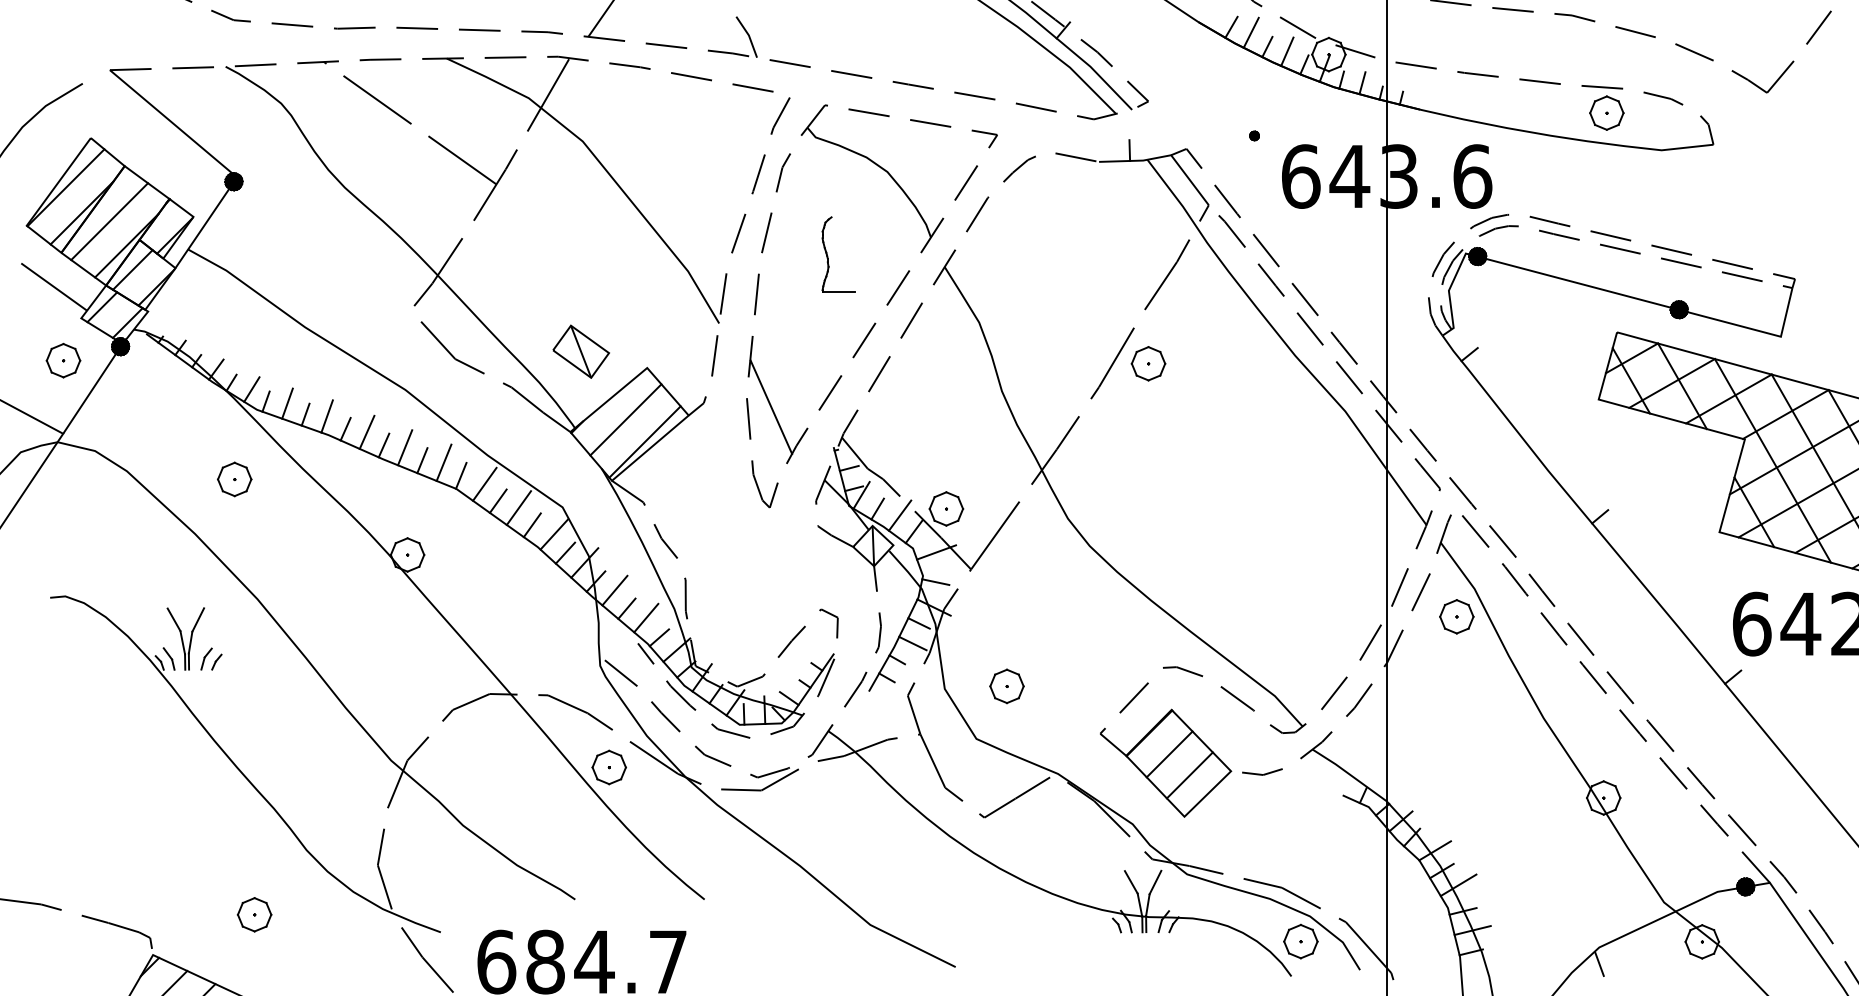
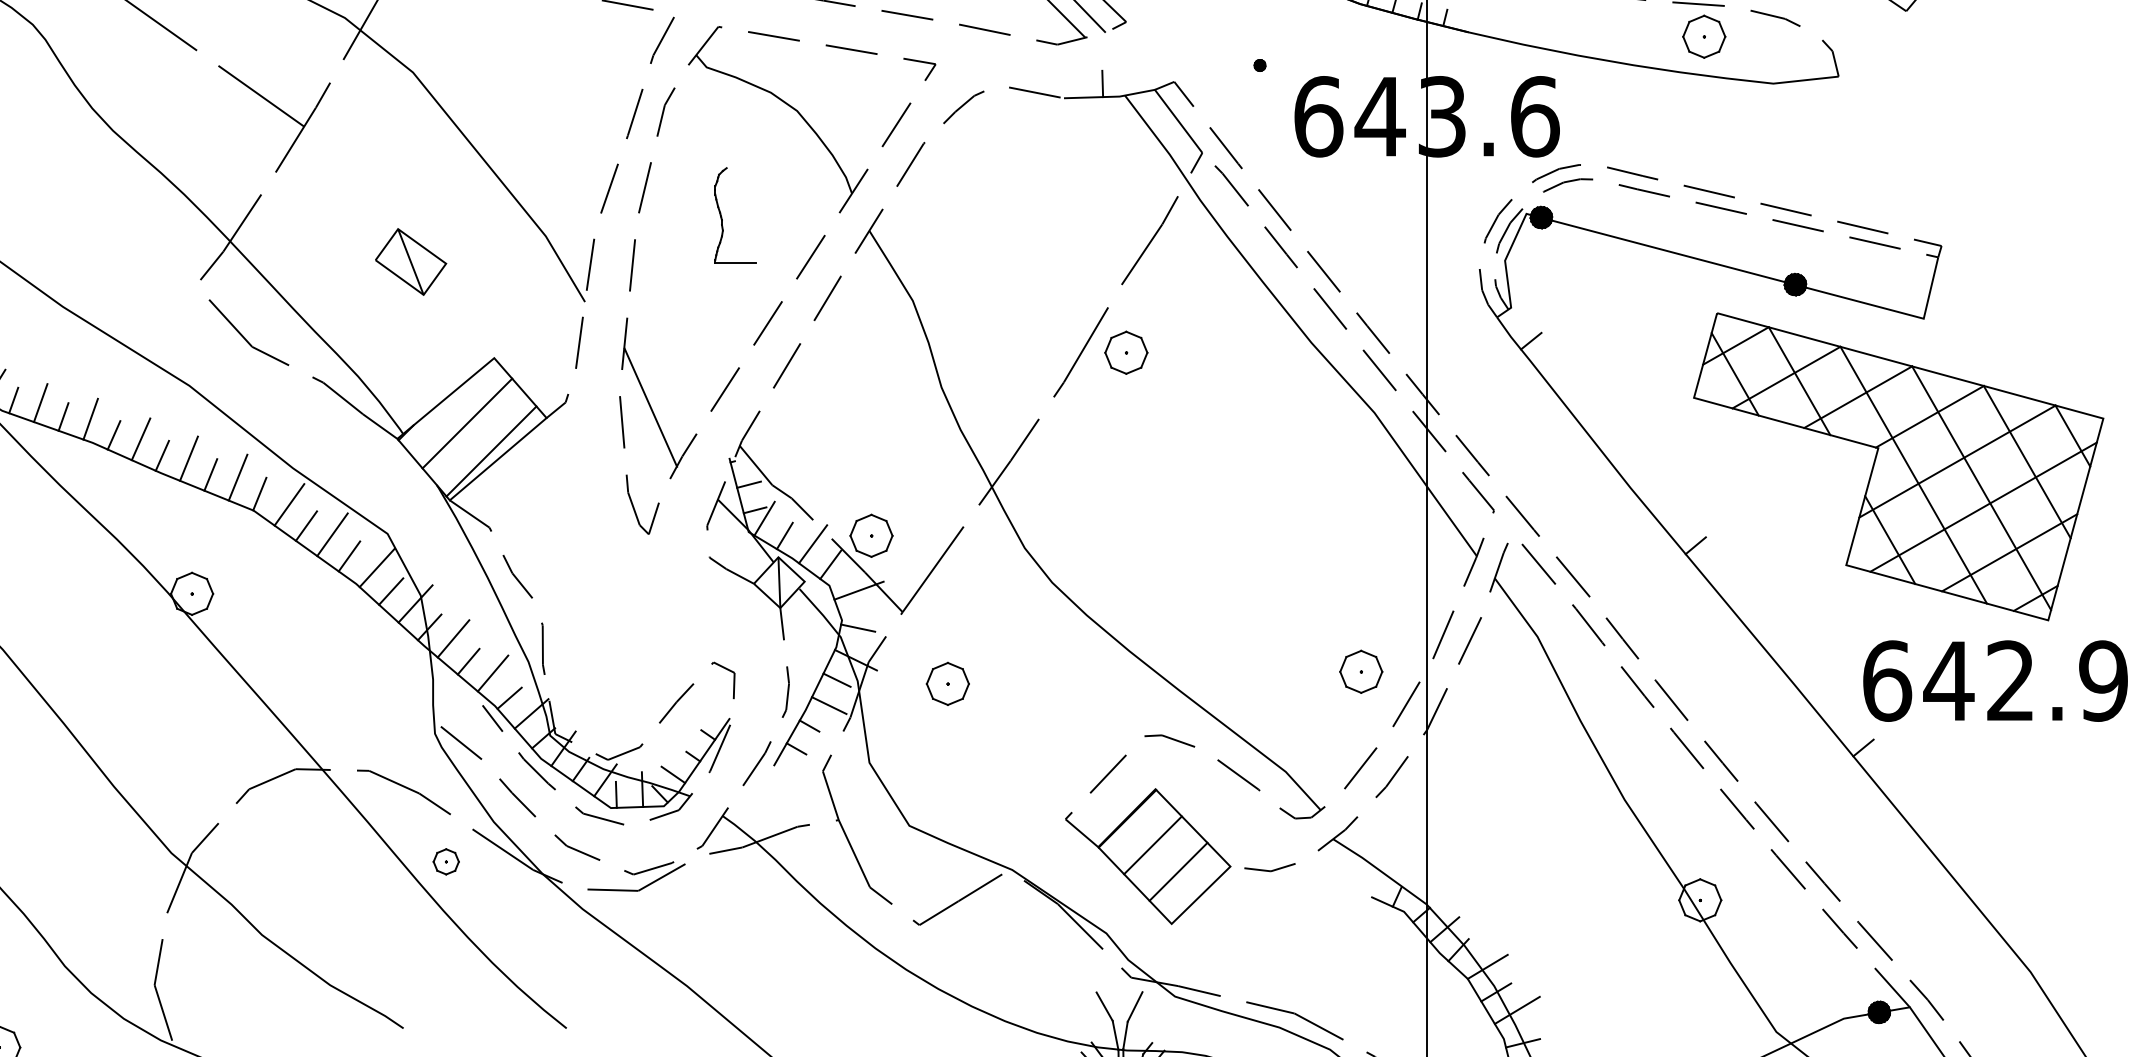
part: (580, 351) -> (410, 261), moved
part: (1456, 616) -> (1360, 671), moved
part: (1006, 686) -> (947, 684), moved
part: (608, 767) -> (445, 861), size x0.6

